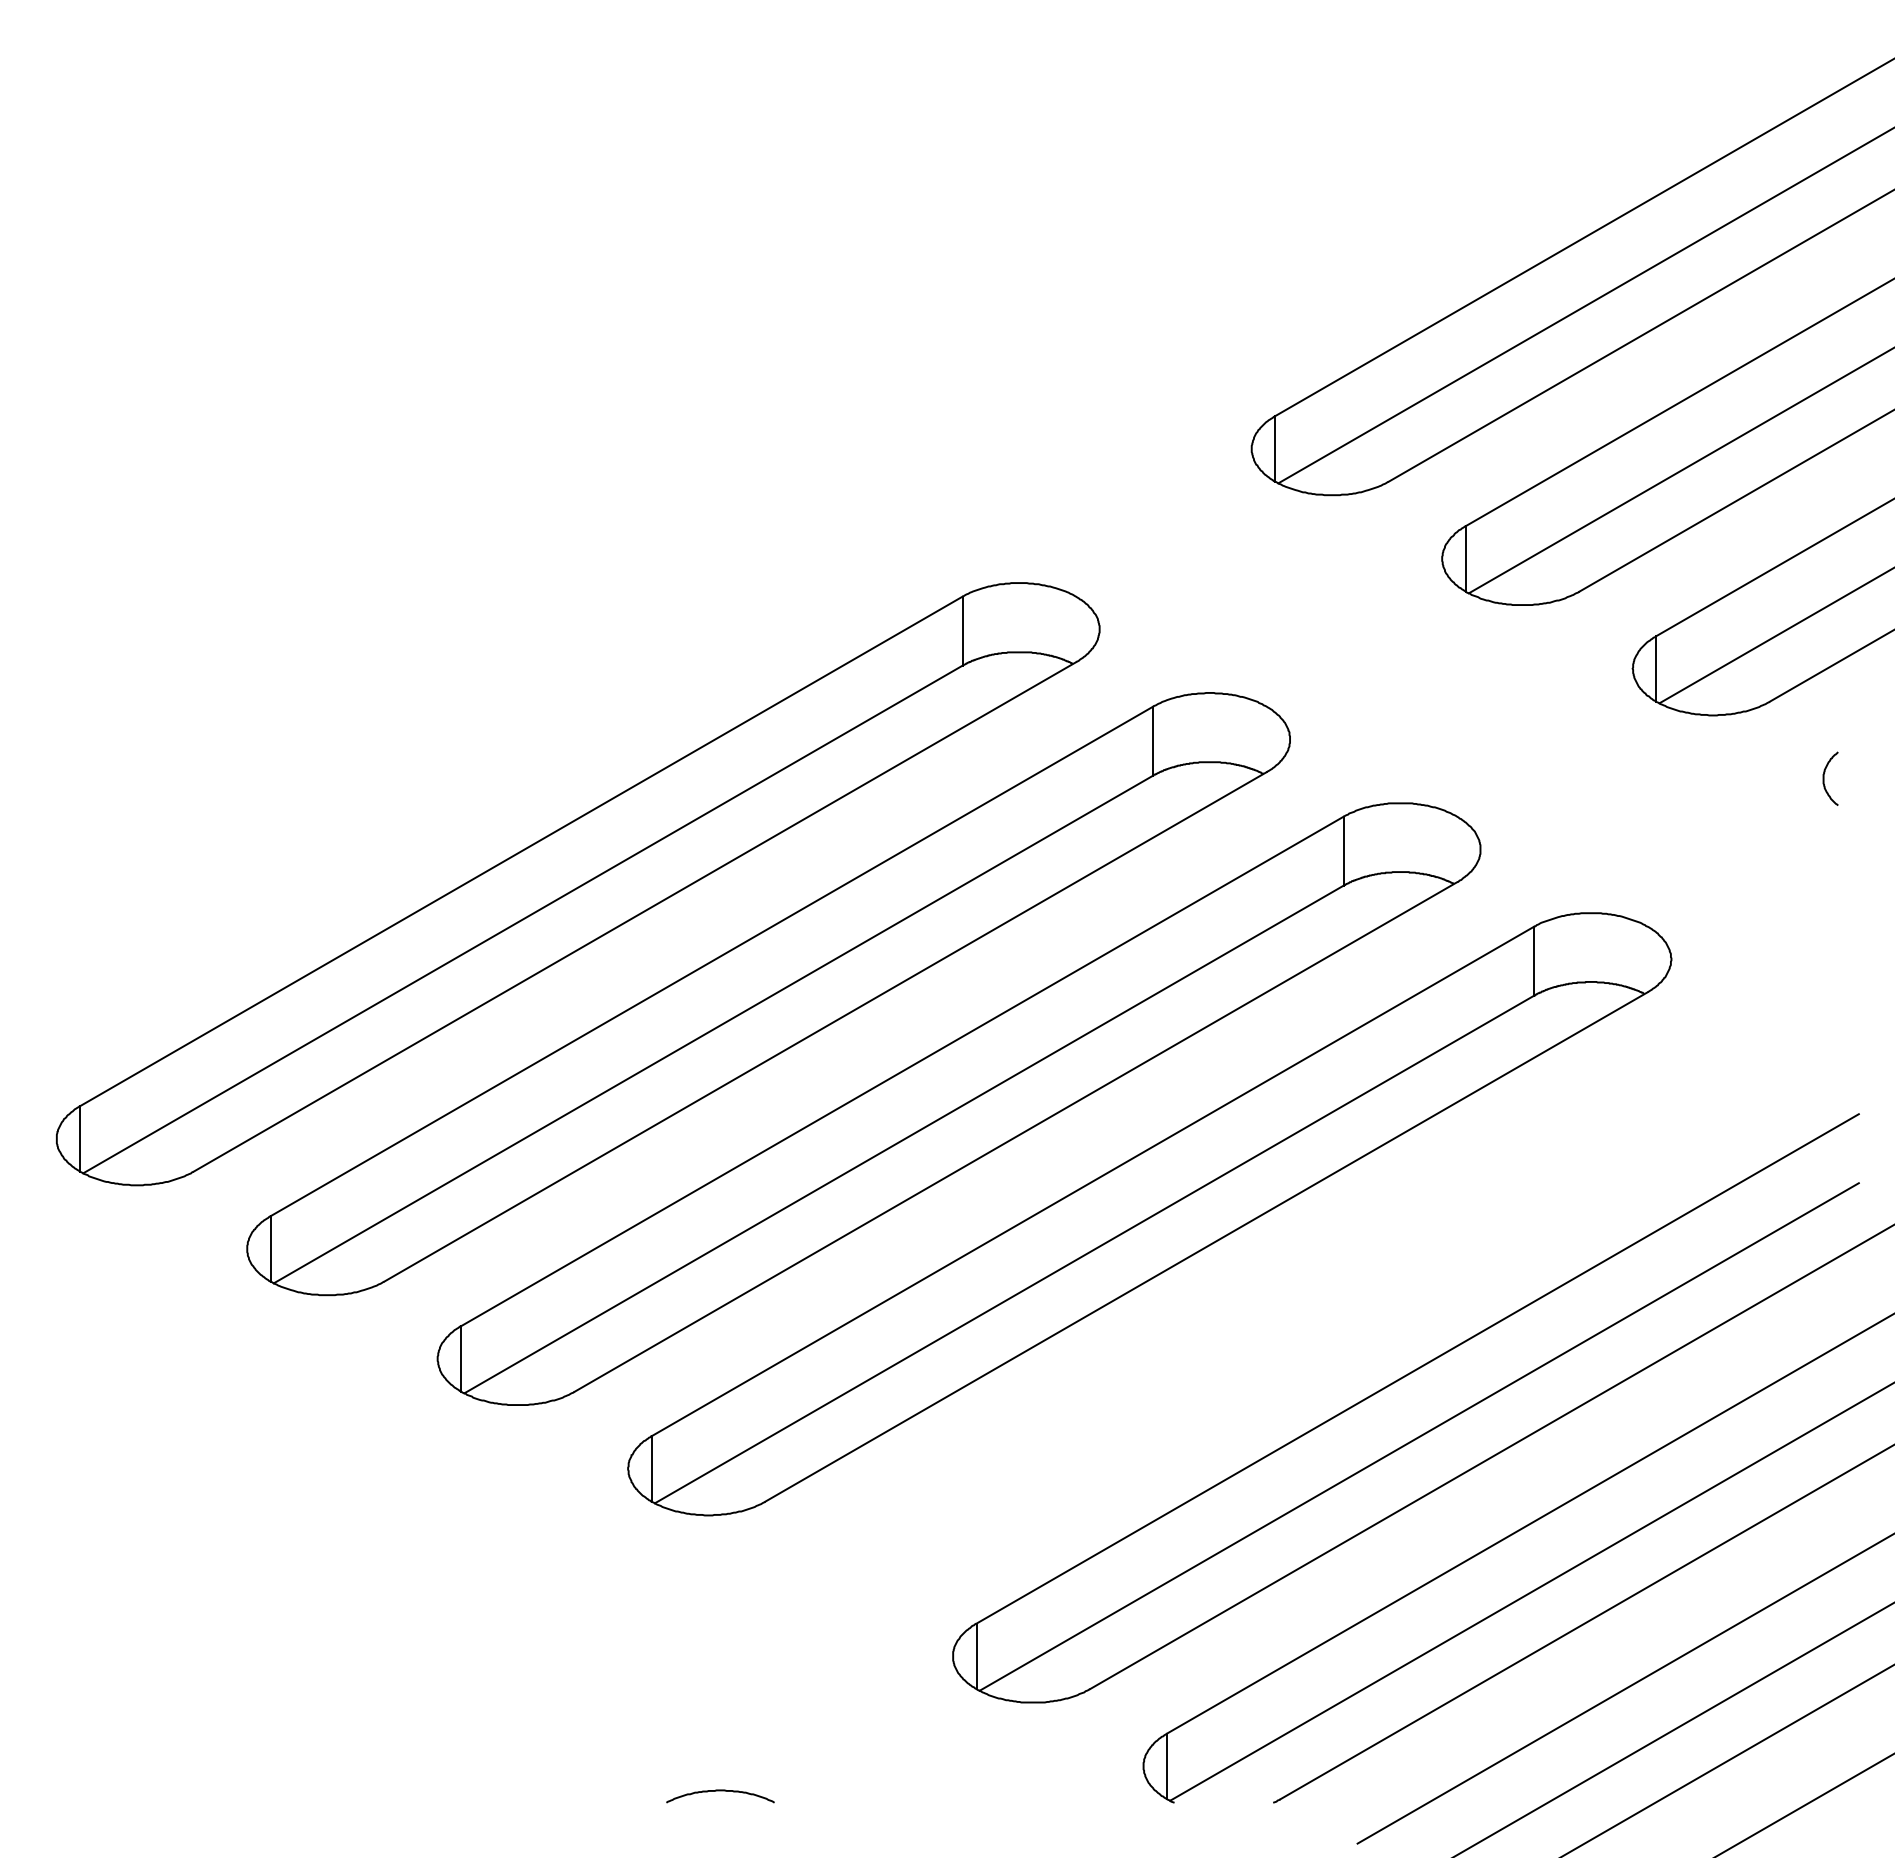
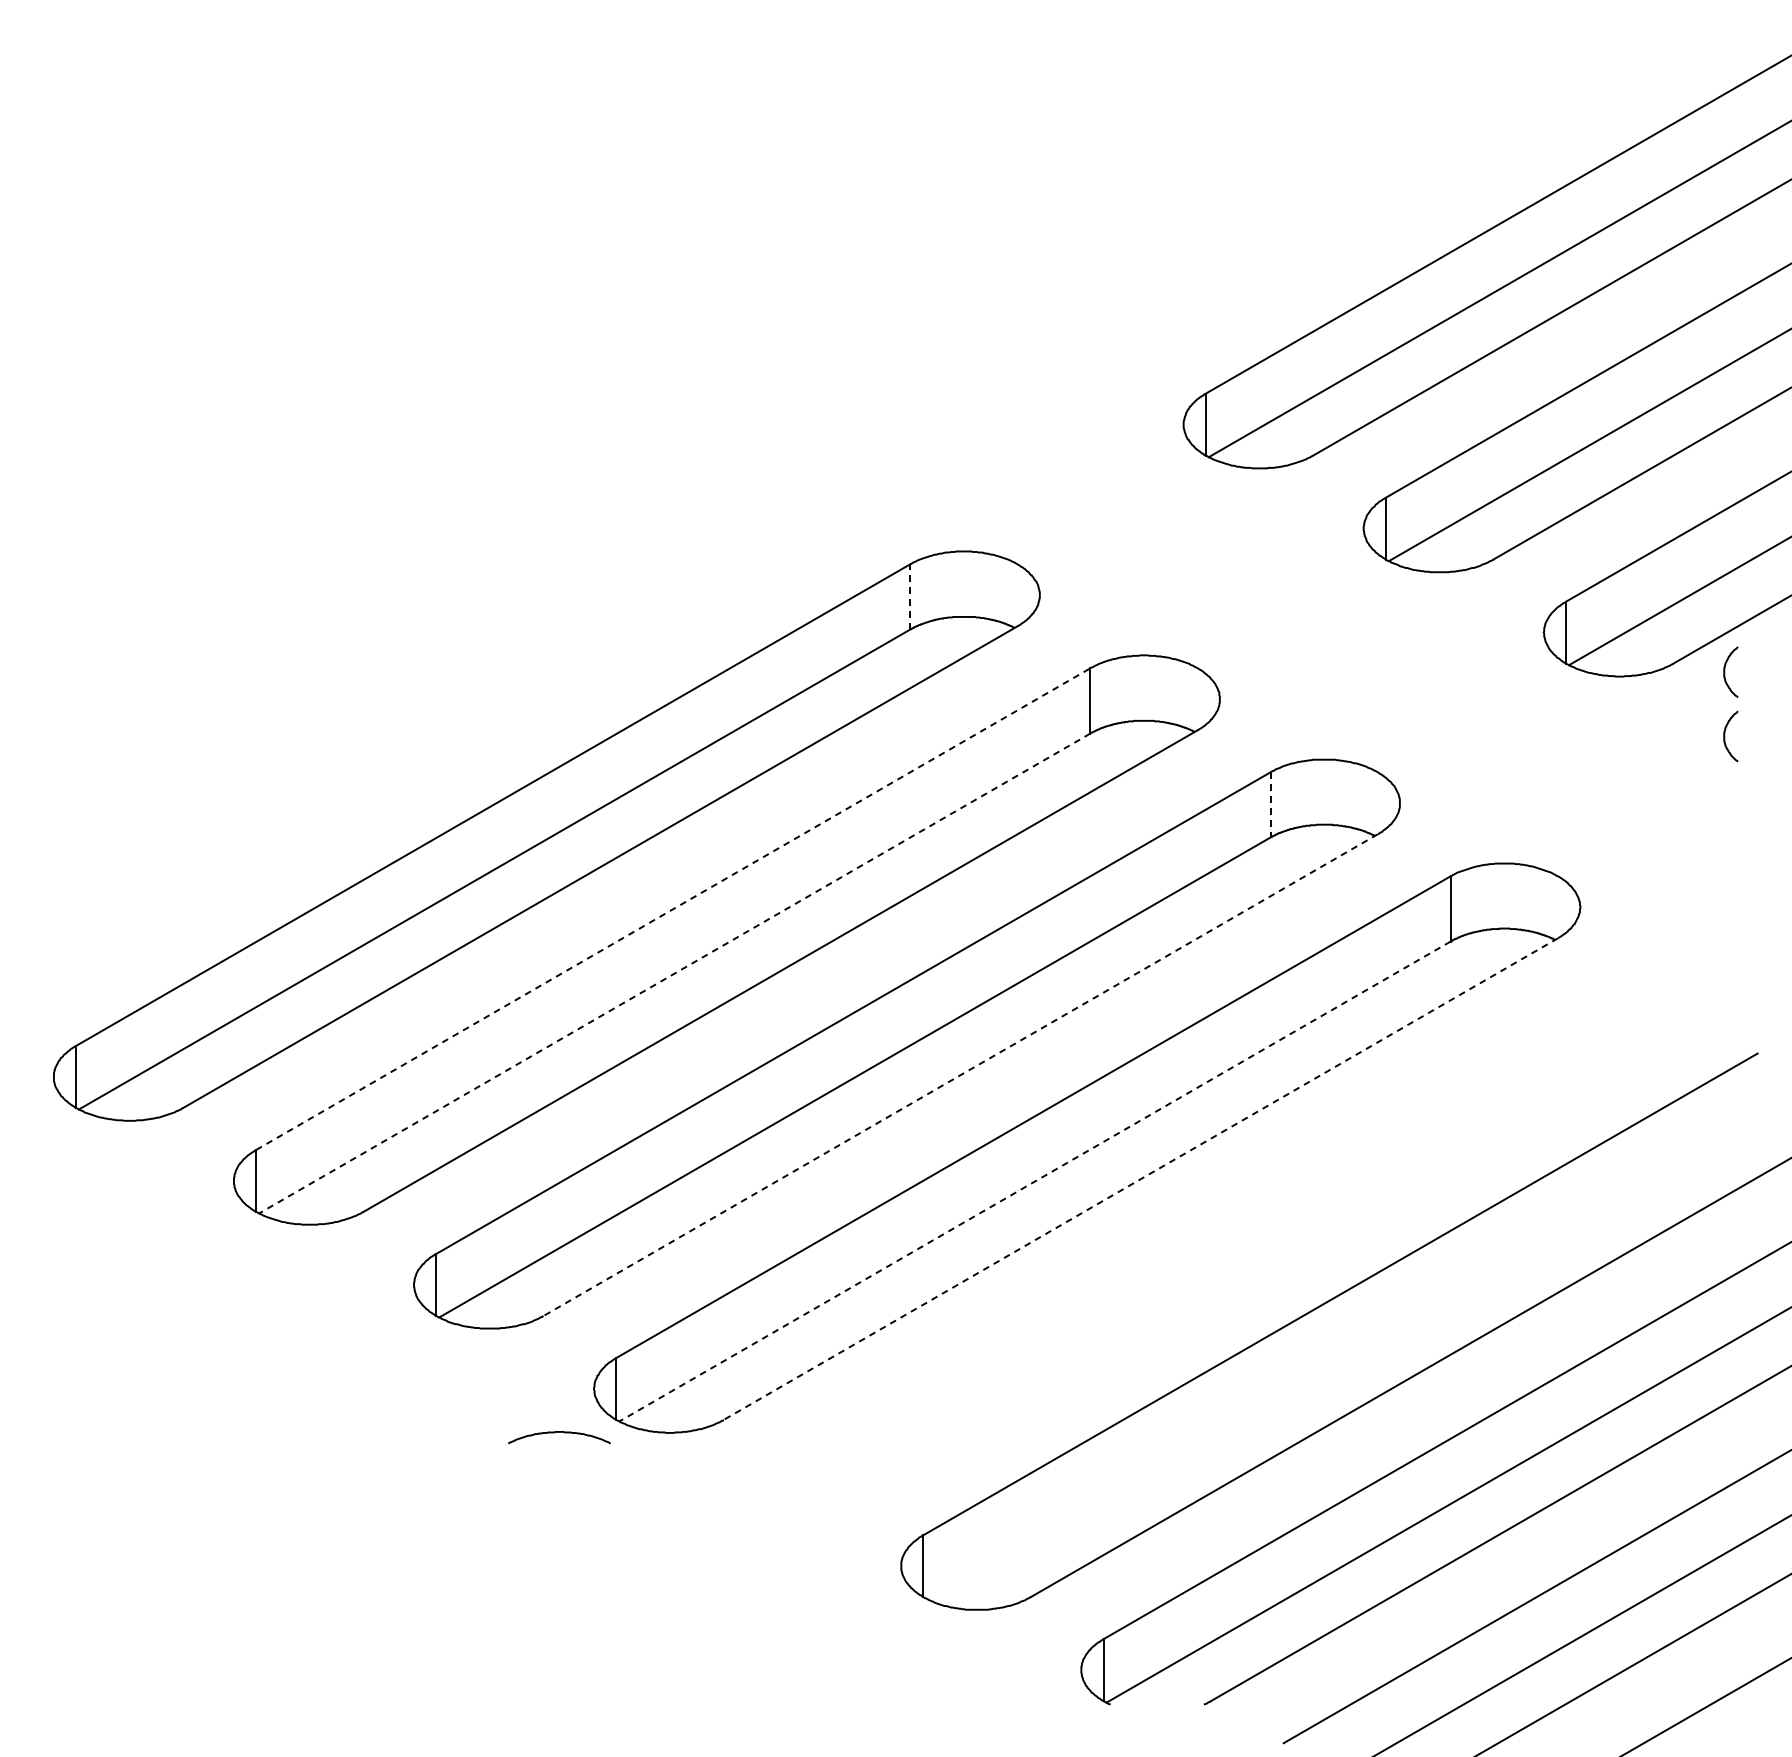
line: (962, 631) -> (910, 597), solid -> dashed
curve: (1824, 710) -> (1725, 671), added
line: (1343, 851) -> (1270, 805), solid -> dashed
line: (712, 961) -> (673, 909), solid -> dashed
line: (713, 1029) -> (674, 973), solid -> dashed
line: (1015, 1137) -> (960, 1075), solid -> dashed
line: (1206, 1247) -> (1140, 1179), solid -> dashed
line: (1094, 1249) -> (1034, 1181), solid -> dashed
line: (1418, 1436) -> (1341, 1358), removed
curve: (720, 1791) -> (559, 1432), moved

